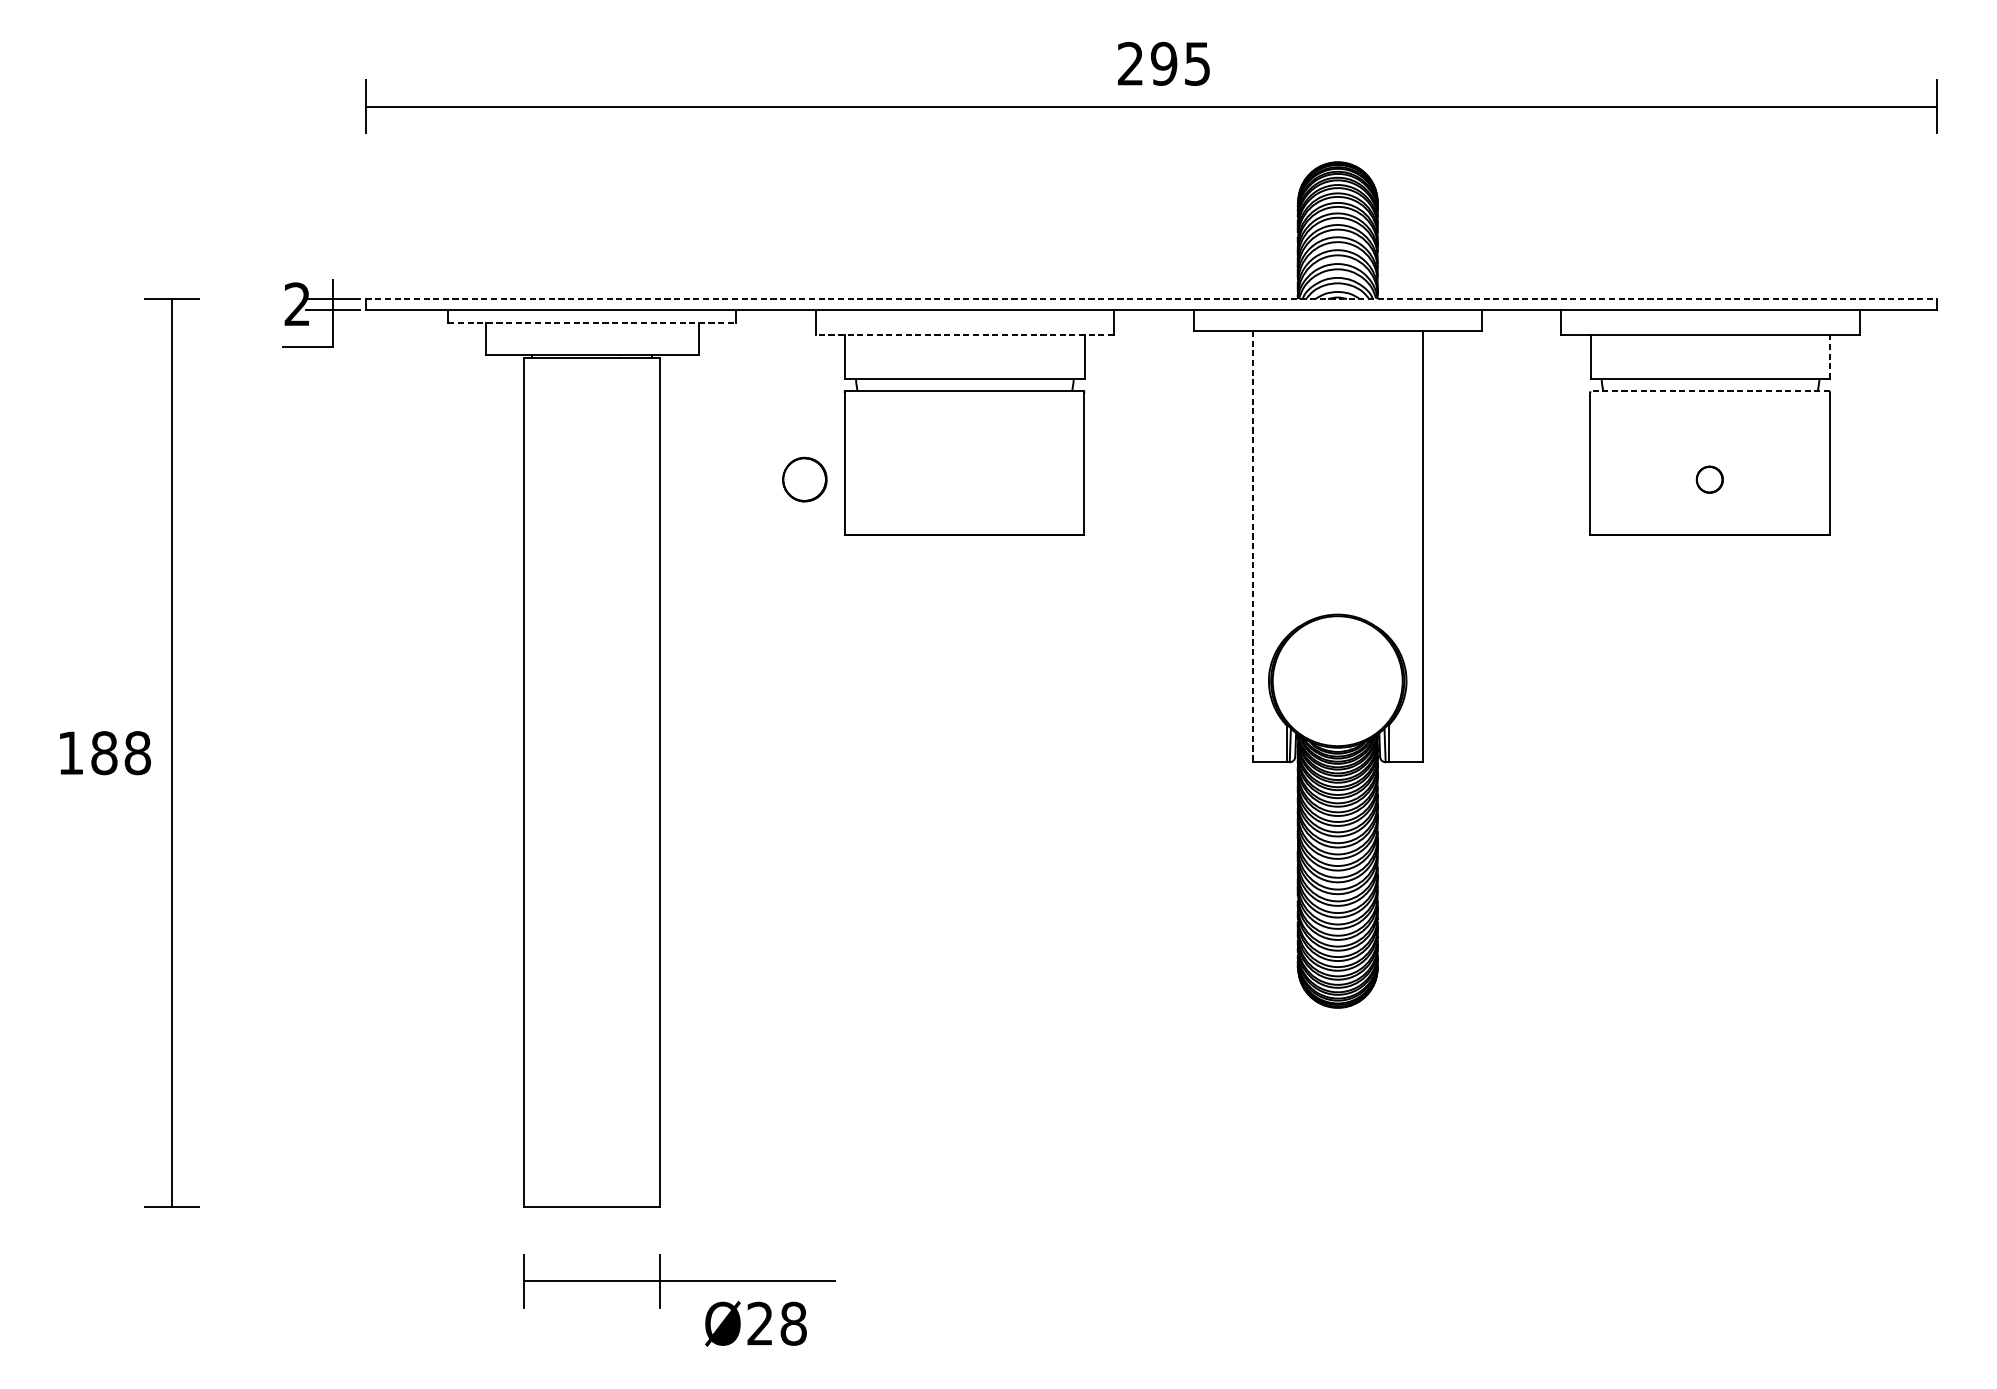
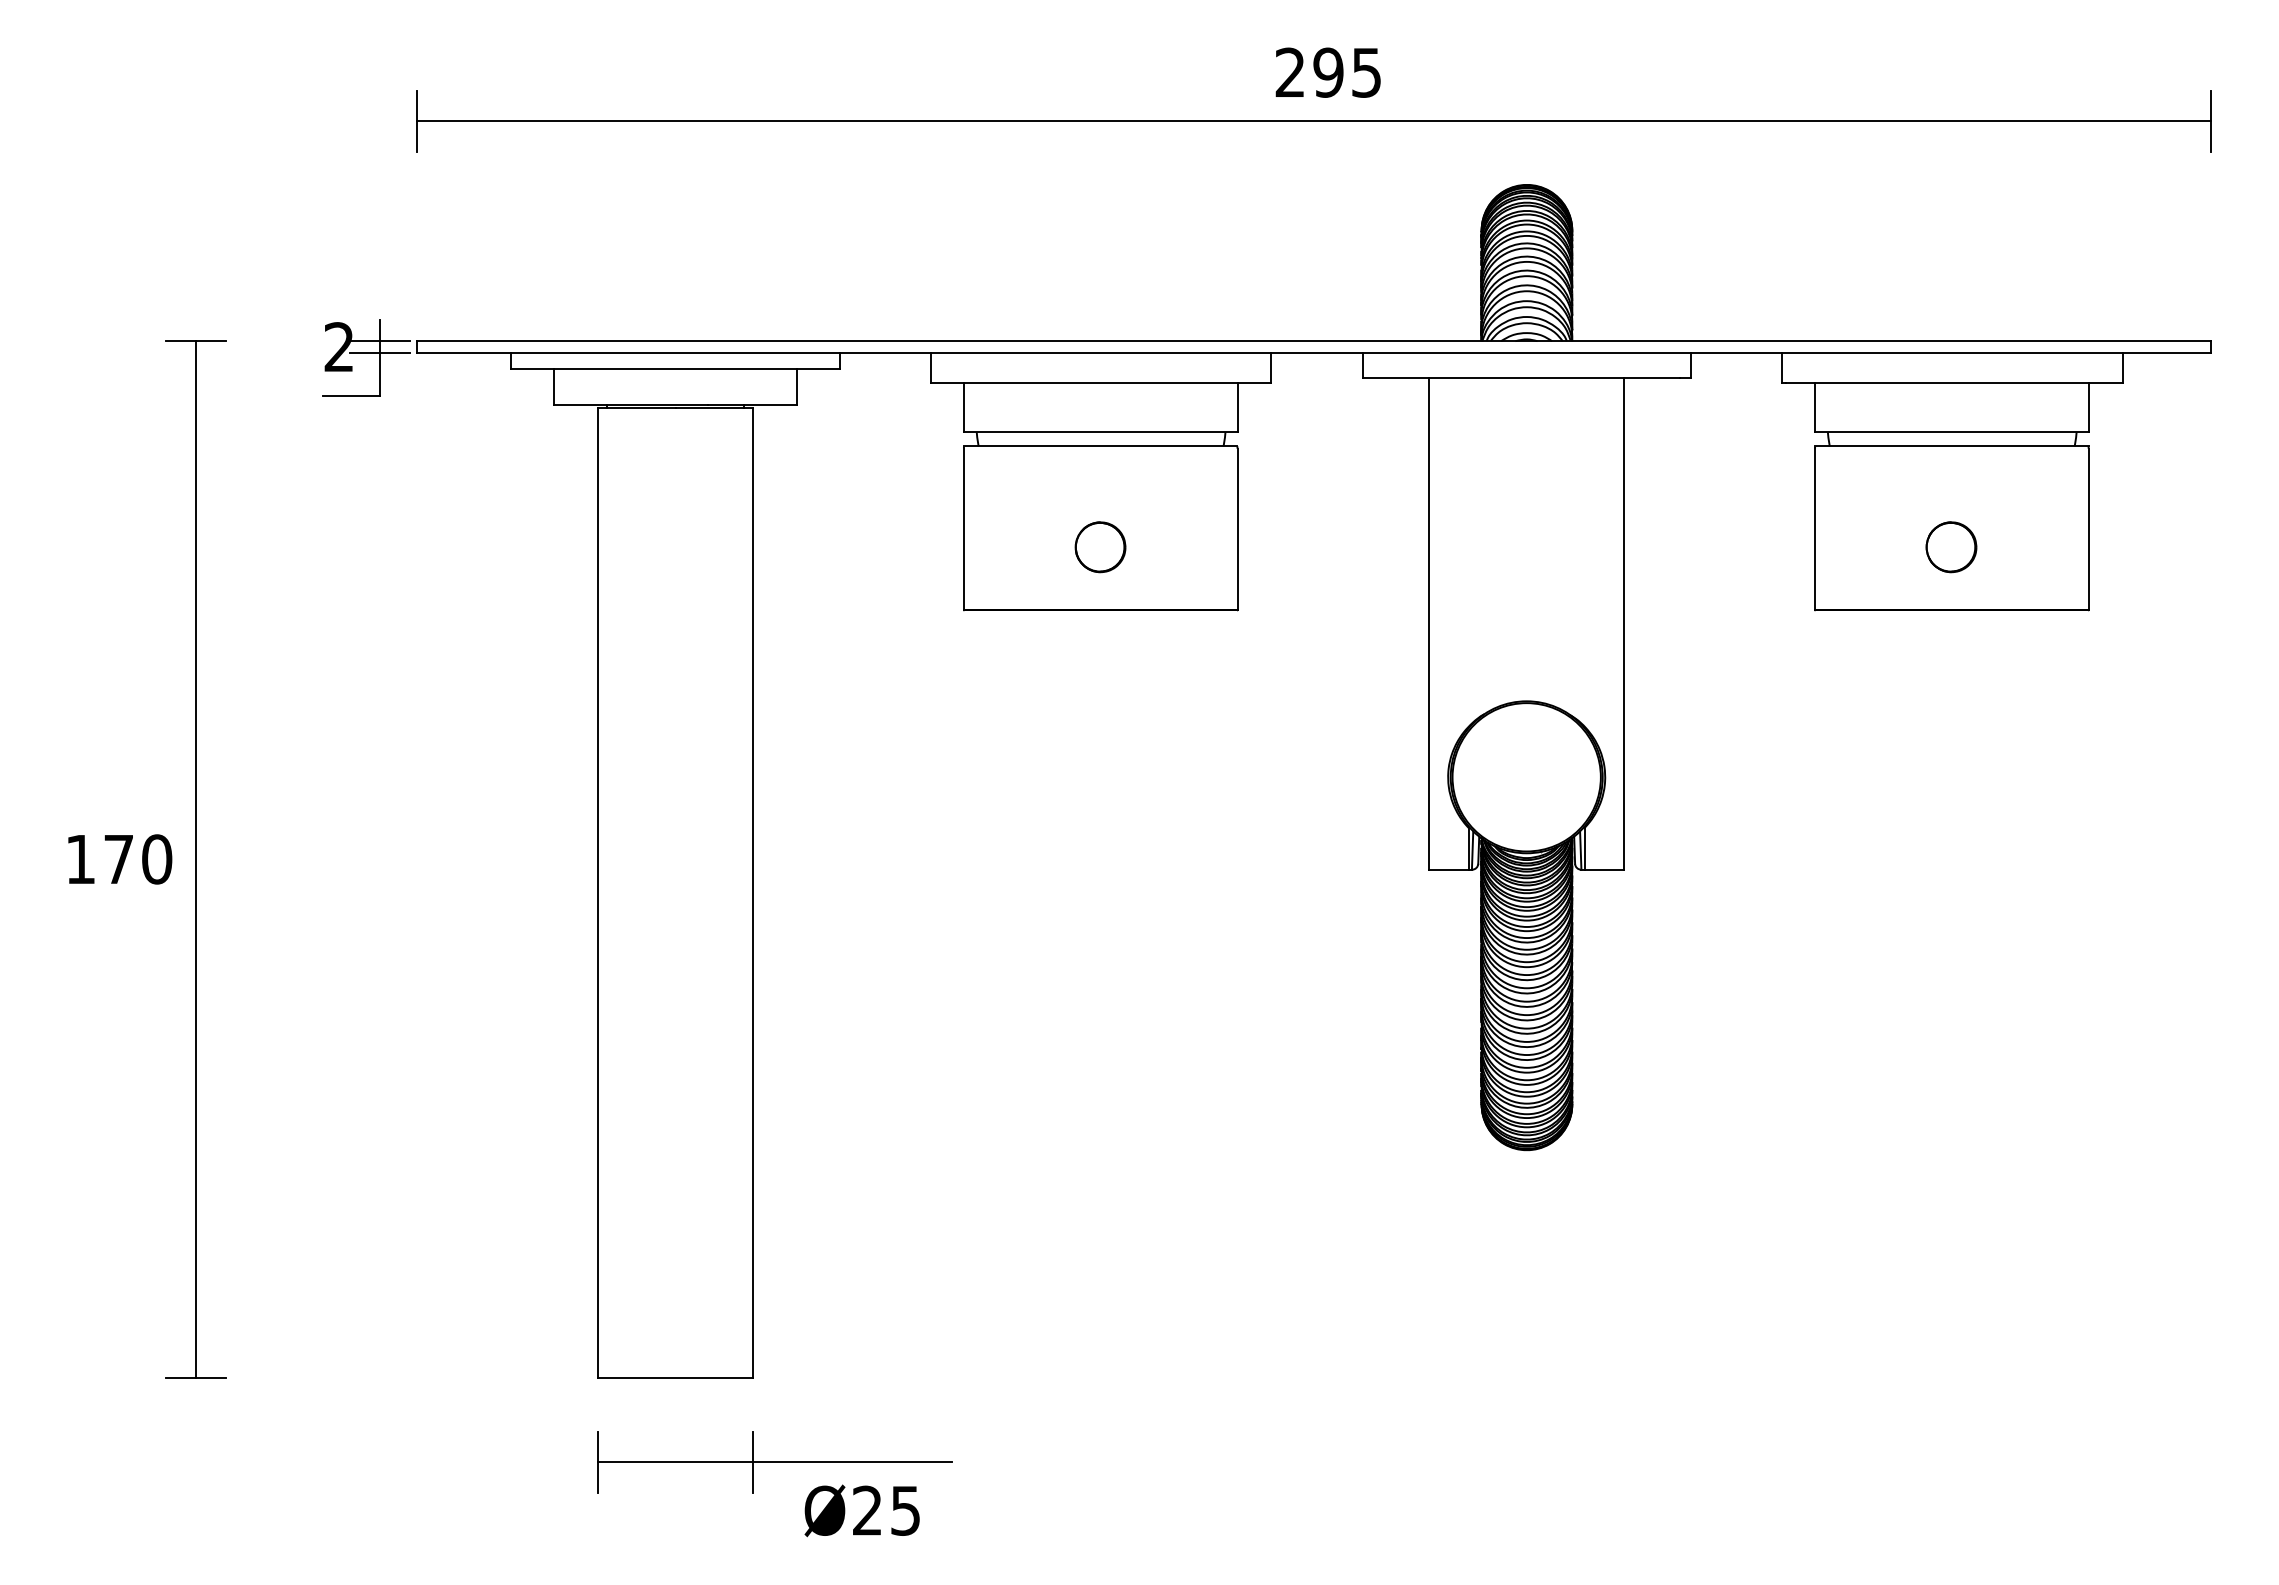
line: (1150, 299) -> (1313, 341), dashed -> solid
line: (592, 323) -> (676, 368), dashed -> solid
line: (964, 335) -> (1100, 382), dashed -> solid
line: (1830, 357) -> (2089, 407), dashed -> solid
line: (1709, 391) -> (1951, 446), dashed -> solid
part: (804, 479) -> (1100, 547), moved
part: (1709, 479) -> (1951, 547), size x1.67
line: (1252, 547) -> (1429, 624), dashed -> solid
text: (121, 753) -> (138, 859), 188 -> 170
text: (793, 1323) -> (905, 1510), Ø28 -> Ø25

